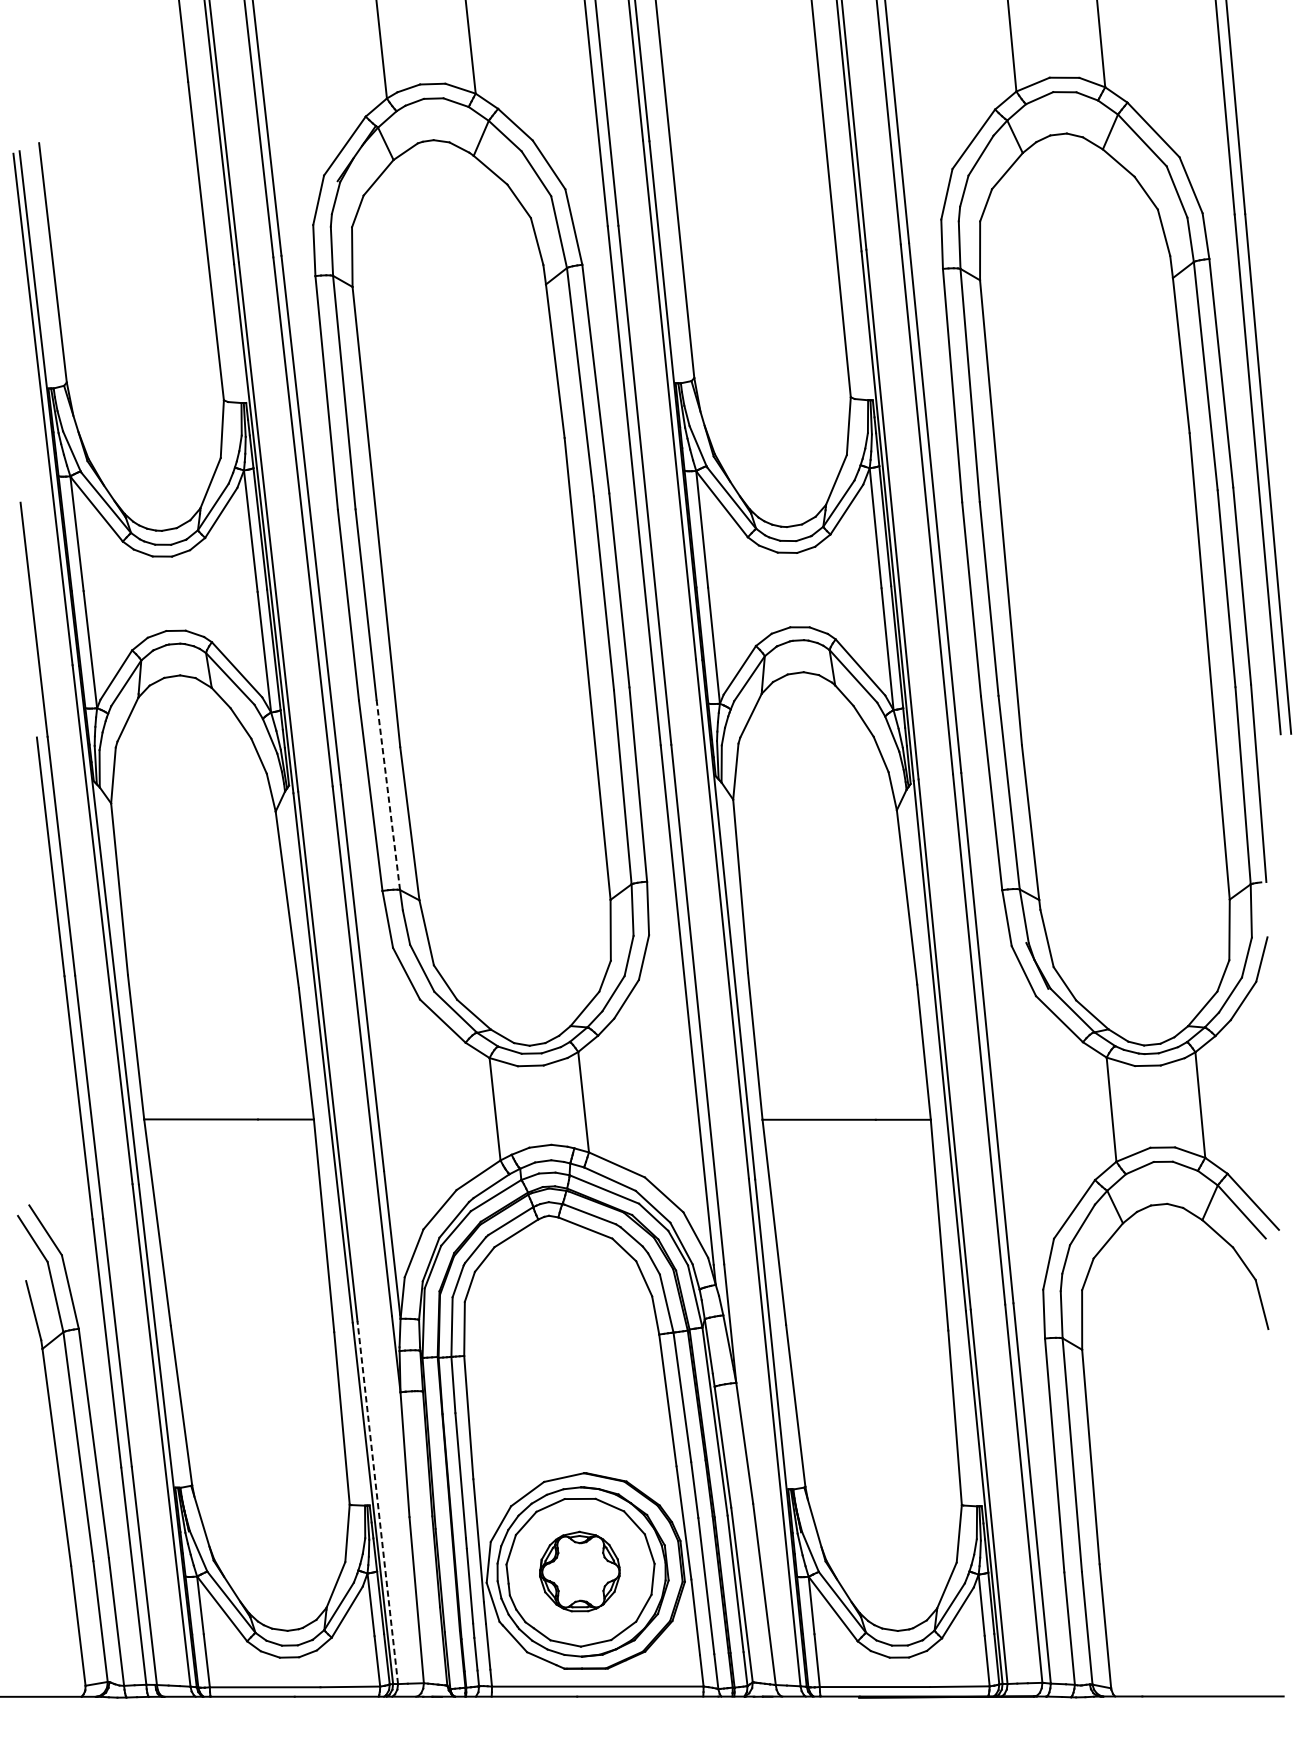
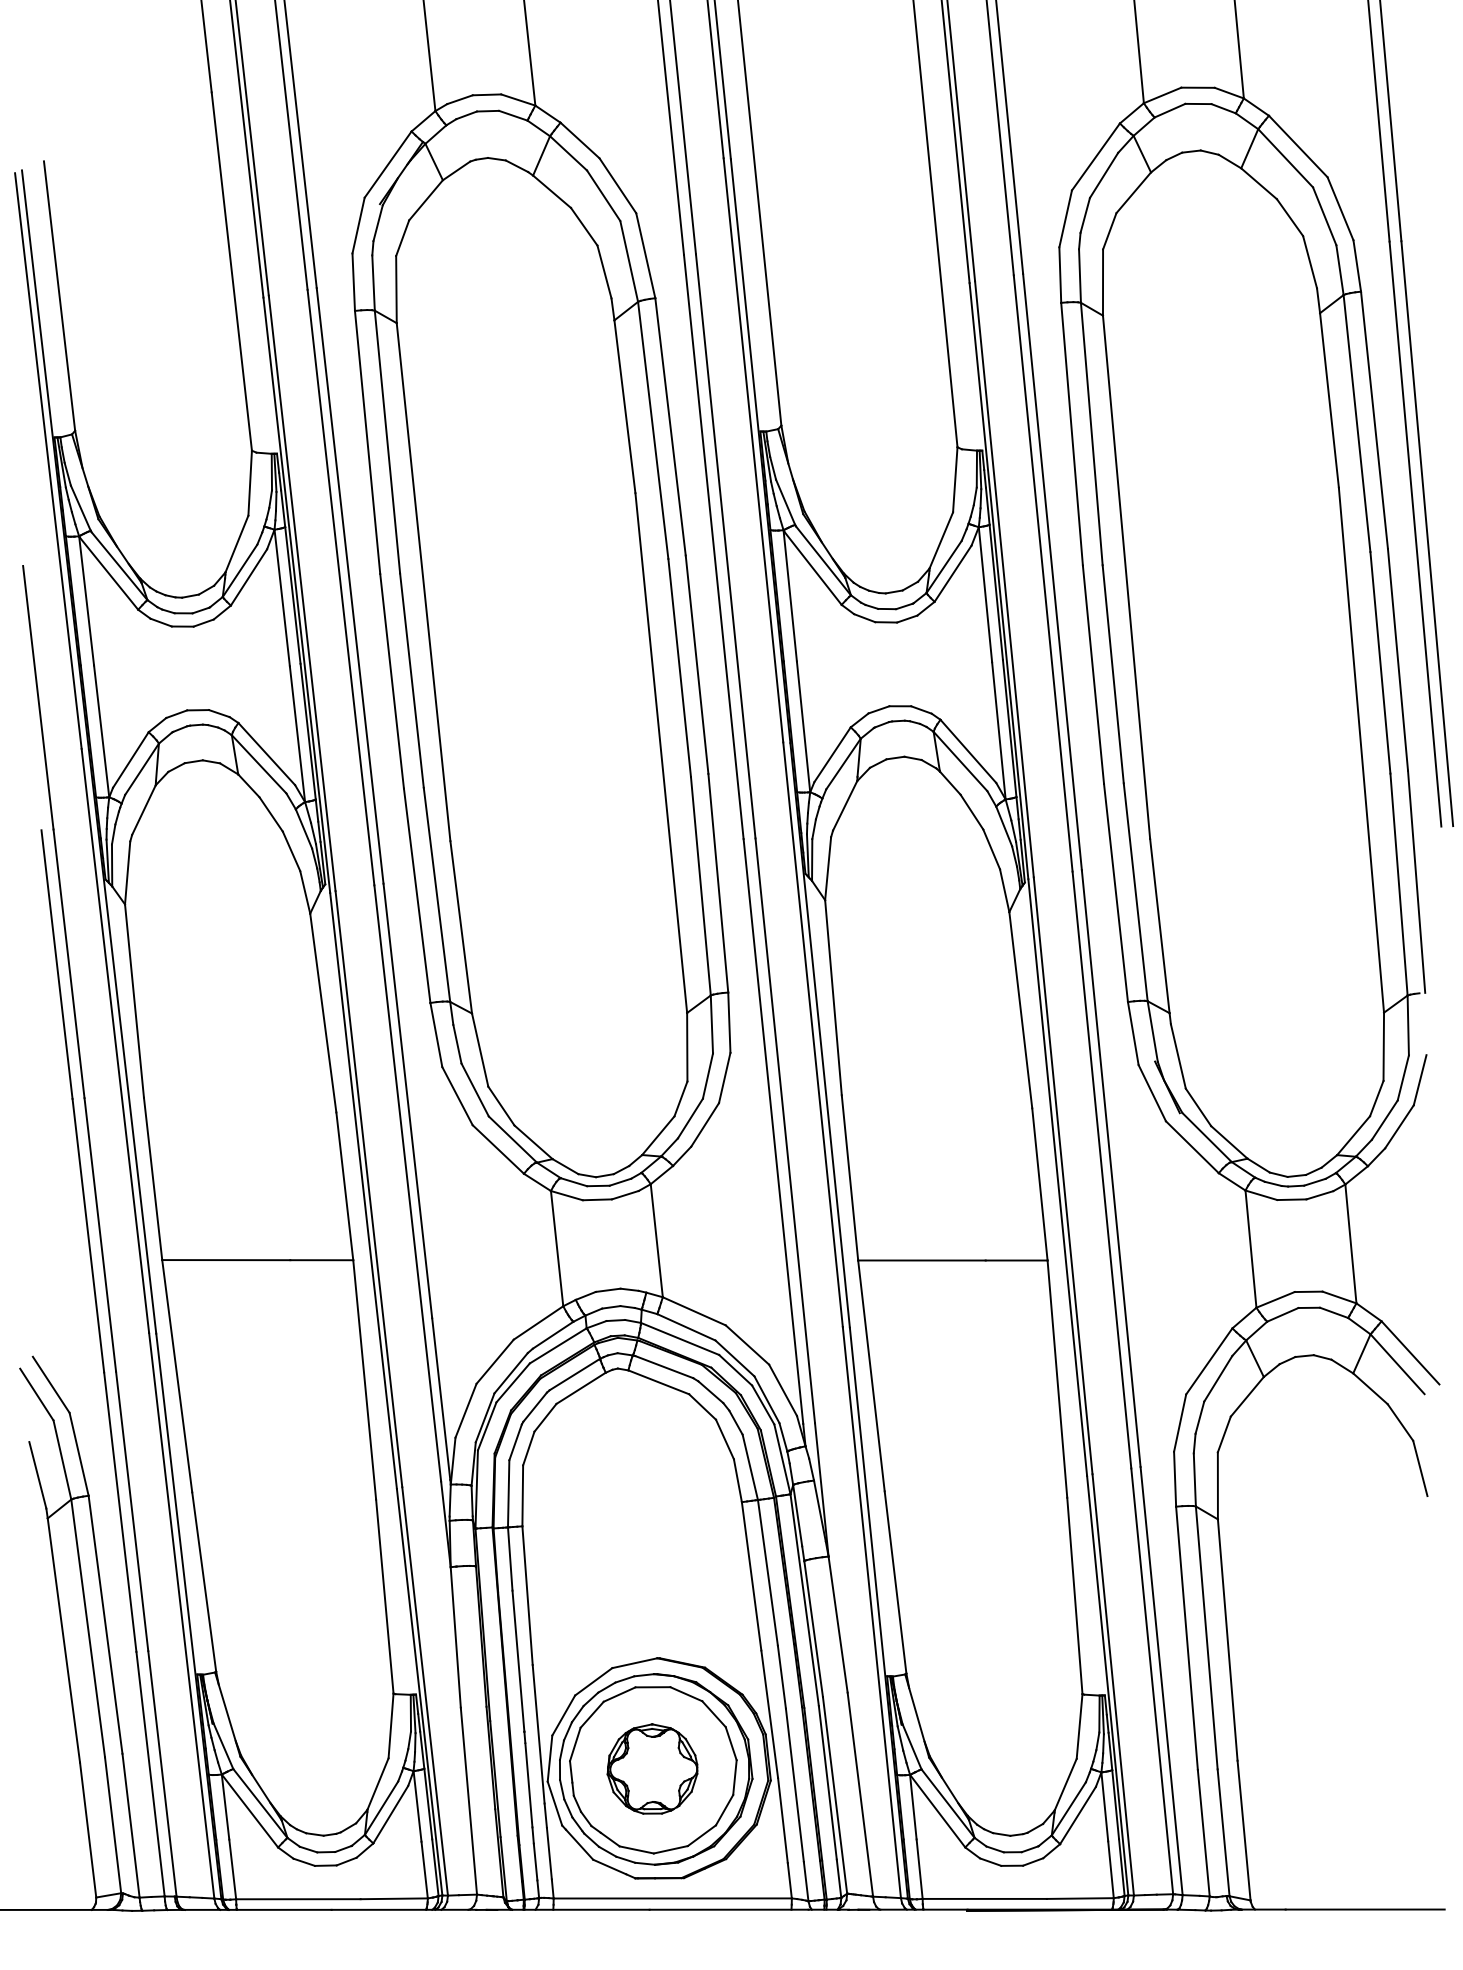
line: (388, 794) -> (437, 894), dashed -> solid
line: (378, 1501) -> (425, 1690), dashed -> solid

